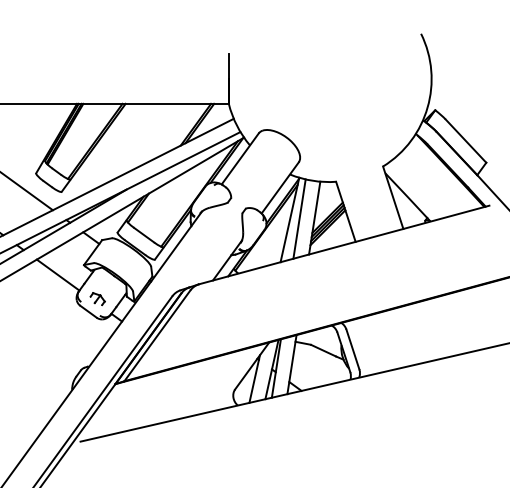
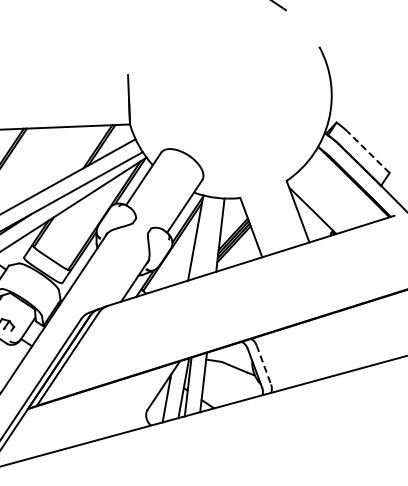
line: (466, 141) -> (369, 152), solid -> dashed
line: (299, 218) -> (205, 236), removed
line: (352, 349) -> (263, 364), solid -> dashed

